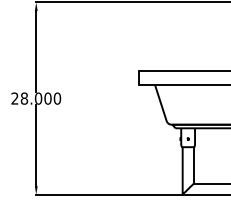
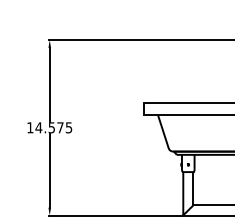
text: (36, 98) -> (49, 127), 28.000 -> 14.575

